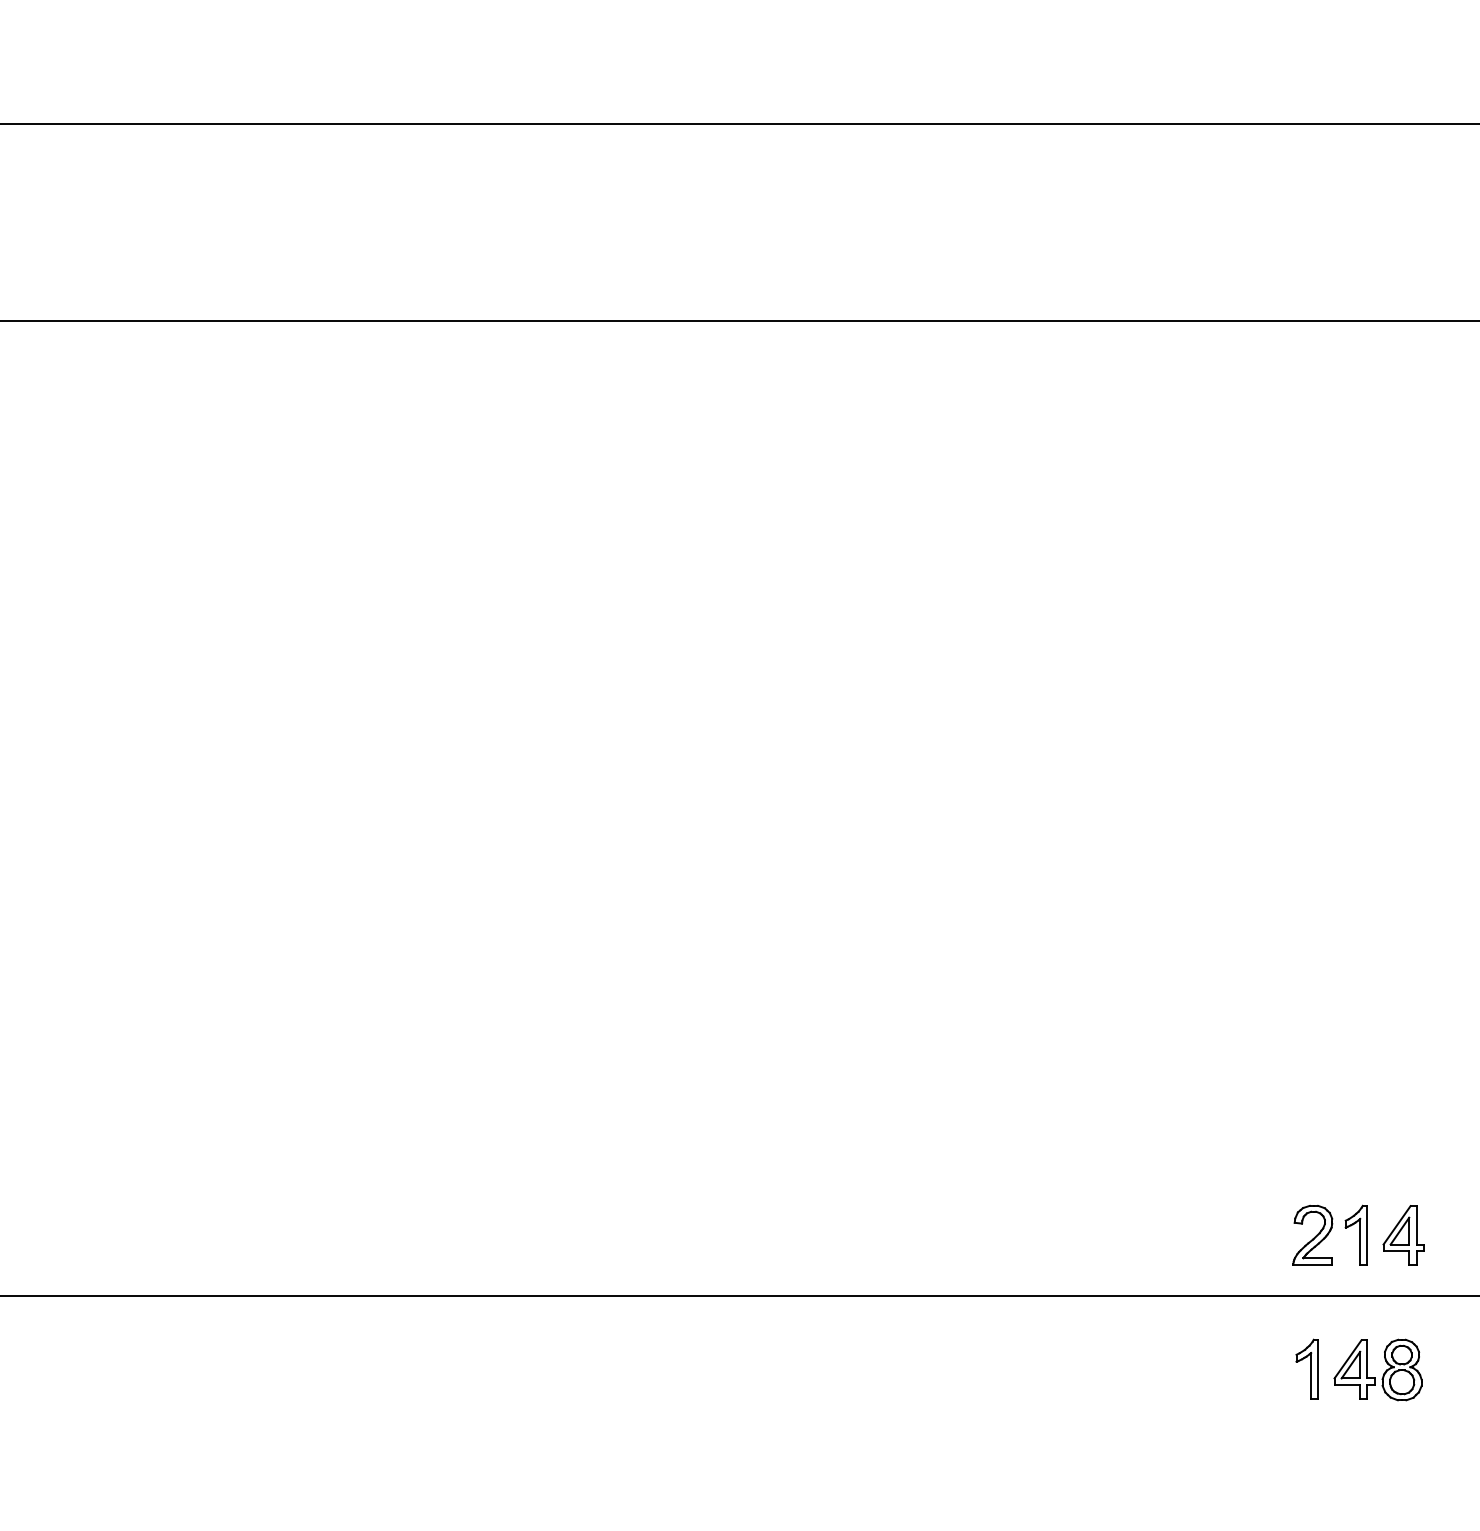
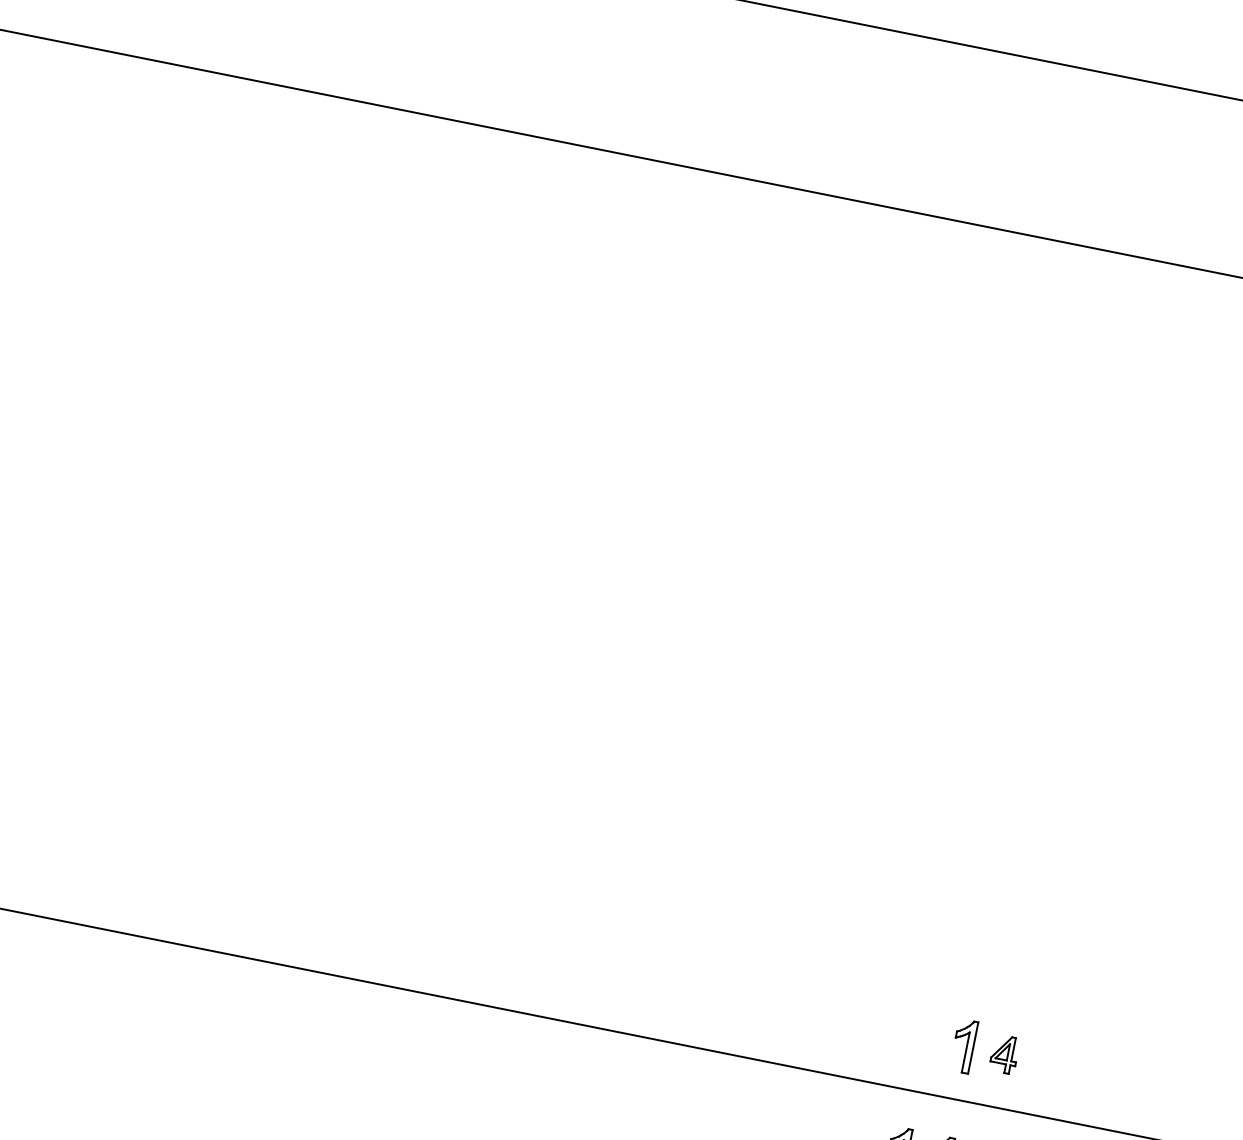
part: (1312, 1235) -> (925, 1038), removed
part: (1403, 1235) -> (1004, 1054), size x0.7

